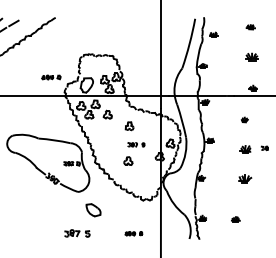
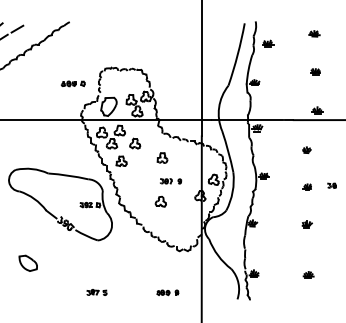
part: (251, 57) -> (315, 71), size x0.62
part: (50, 77) -> (72, 83), moved
part: (96, 129) -> (121, 161), added
part: (244, 148) -> (306, 186), size x0.62
part: (244, 179) -> (306, 224), size x0.62
part: (92, 209) -> (27, 262), moved
part: (235, 219) -> (308, 274), moved
part: (76, 233) -> (96, 292), size x0.62

